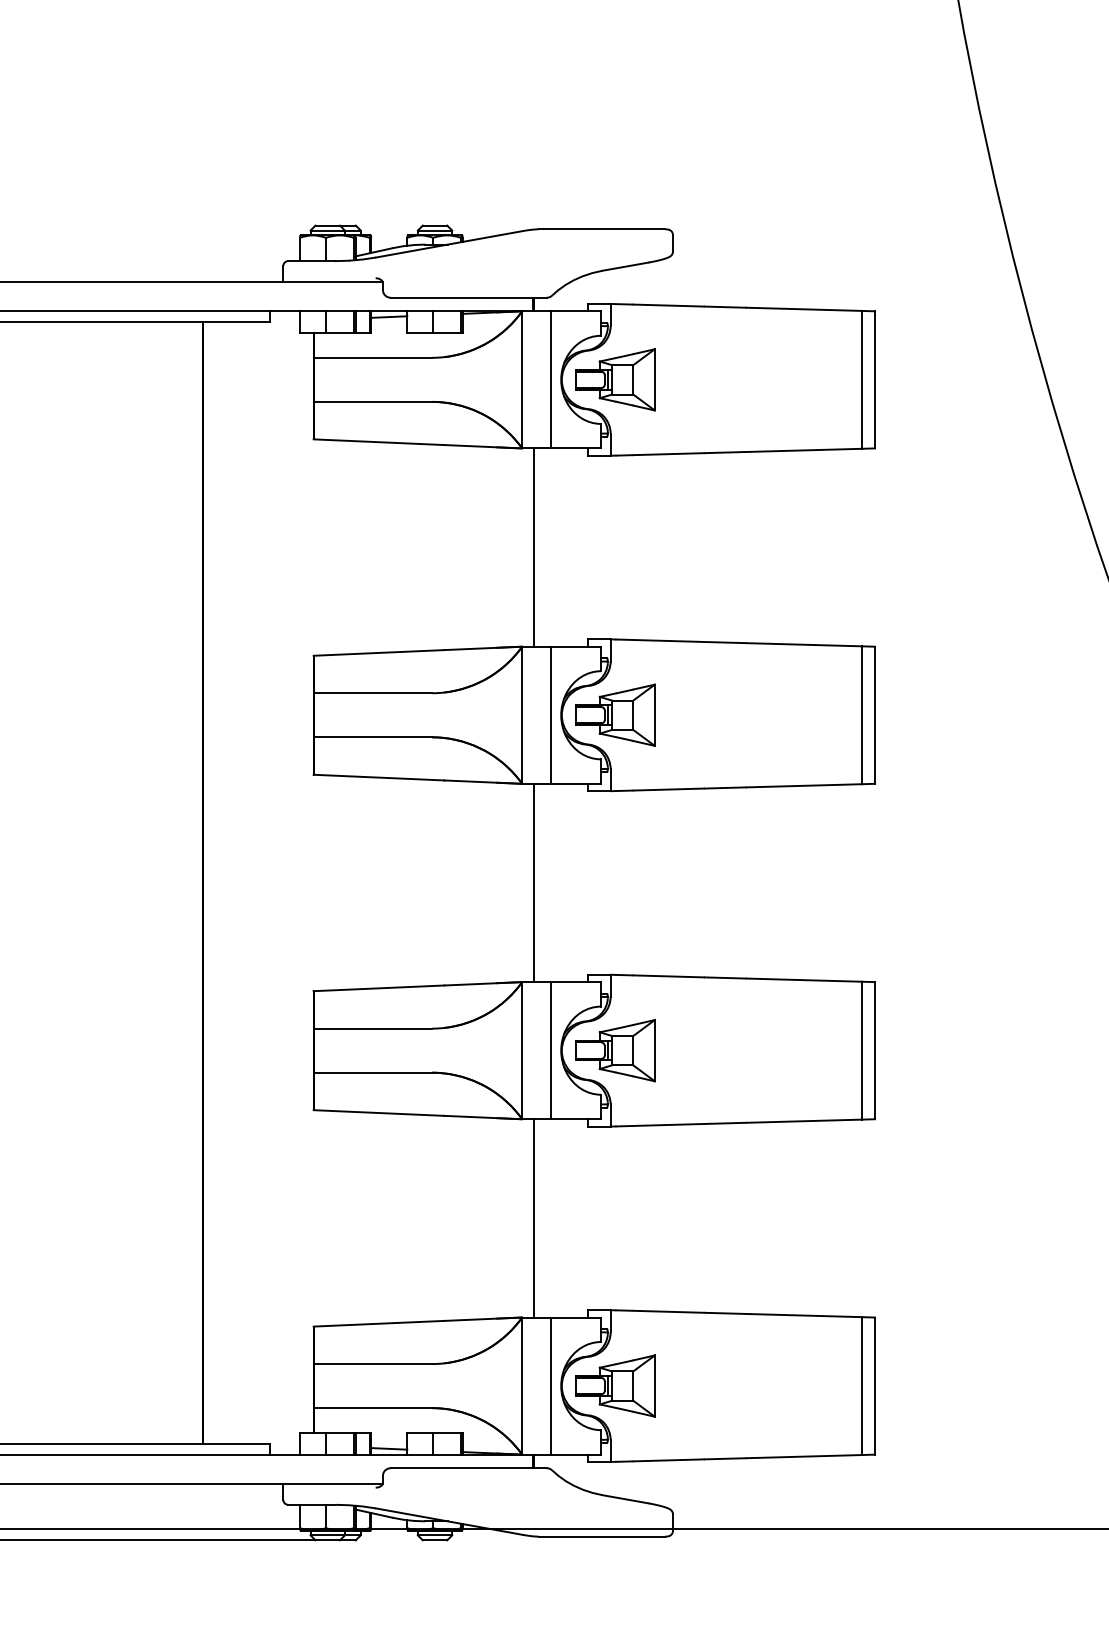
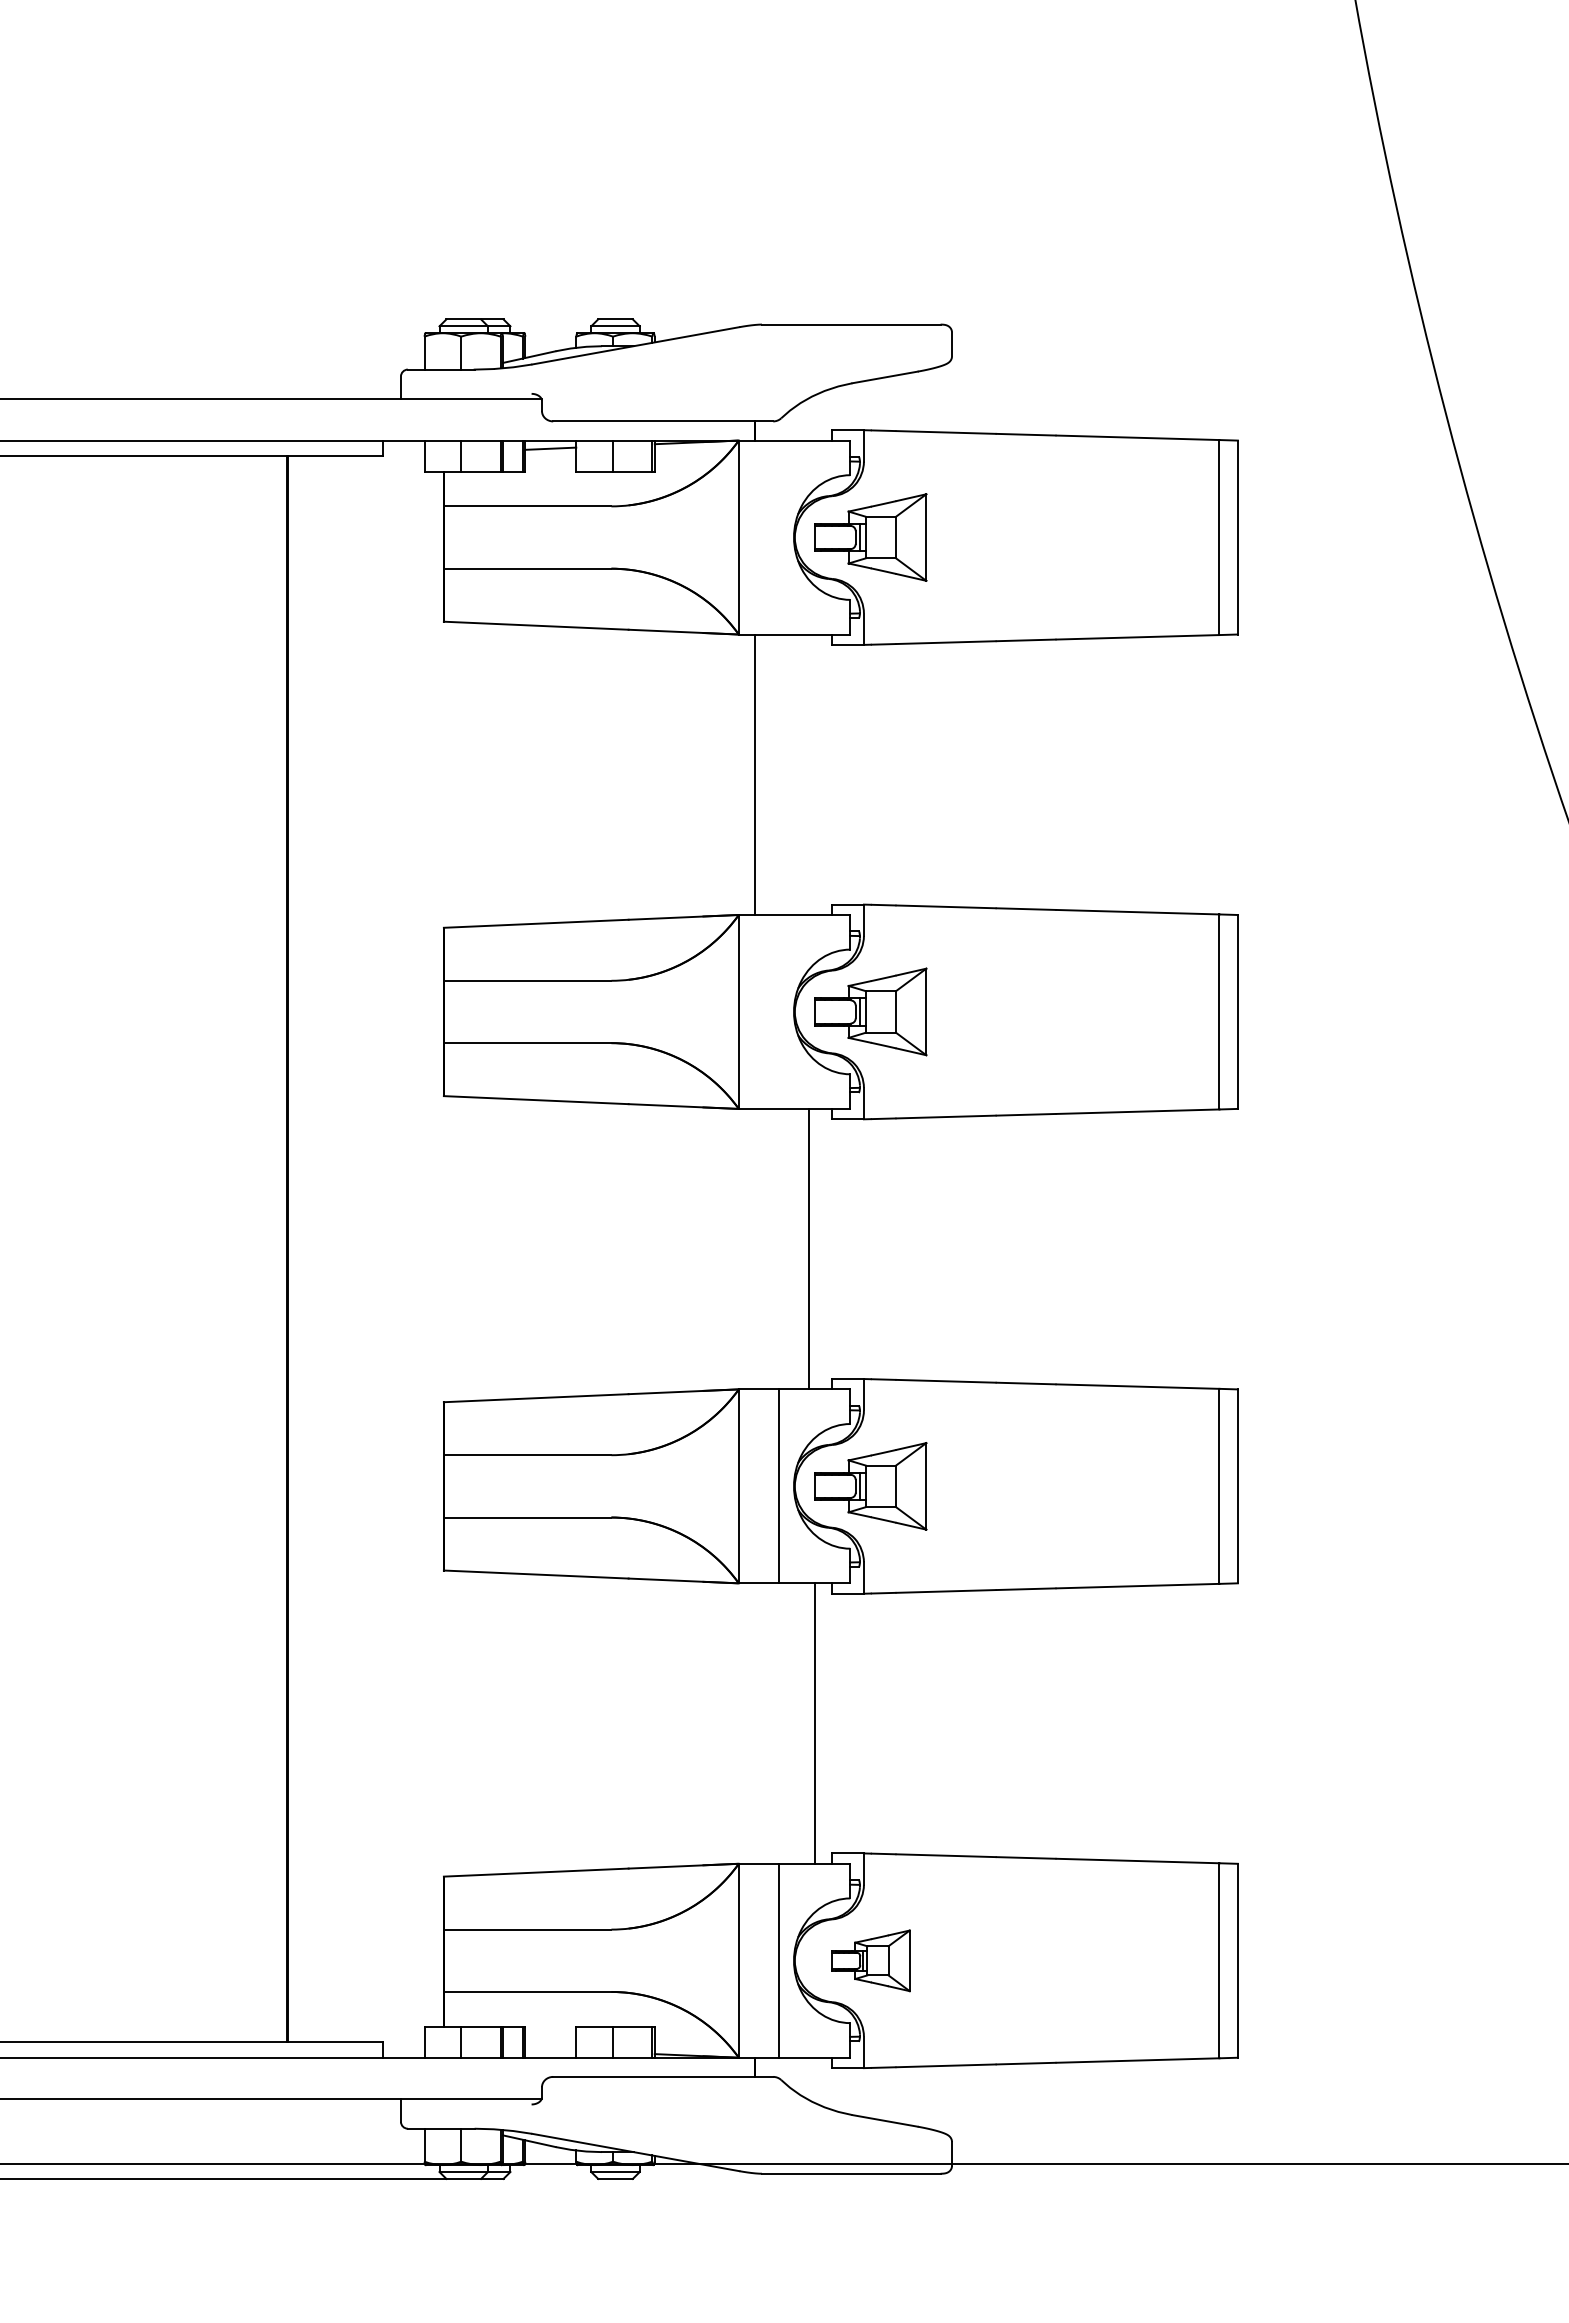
line: (550, 379) -> (779, 537), removed
line: (550, 714) -> (779, 1011), removed
line: (533, 882) -> (809, 1248), moved
line: (533, 1218) -> (815, 1723), moved
part: (615, 1385) -> (870, 1960), size x0.7
line: (389, 1448) -> (550, 2049), removed

